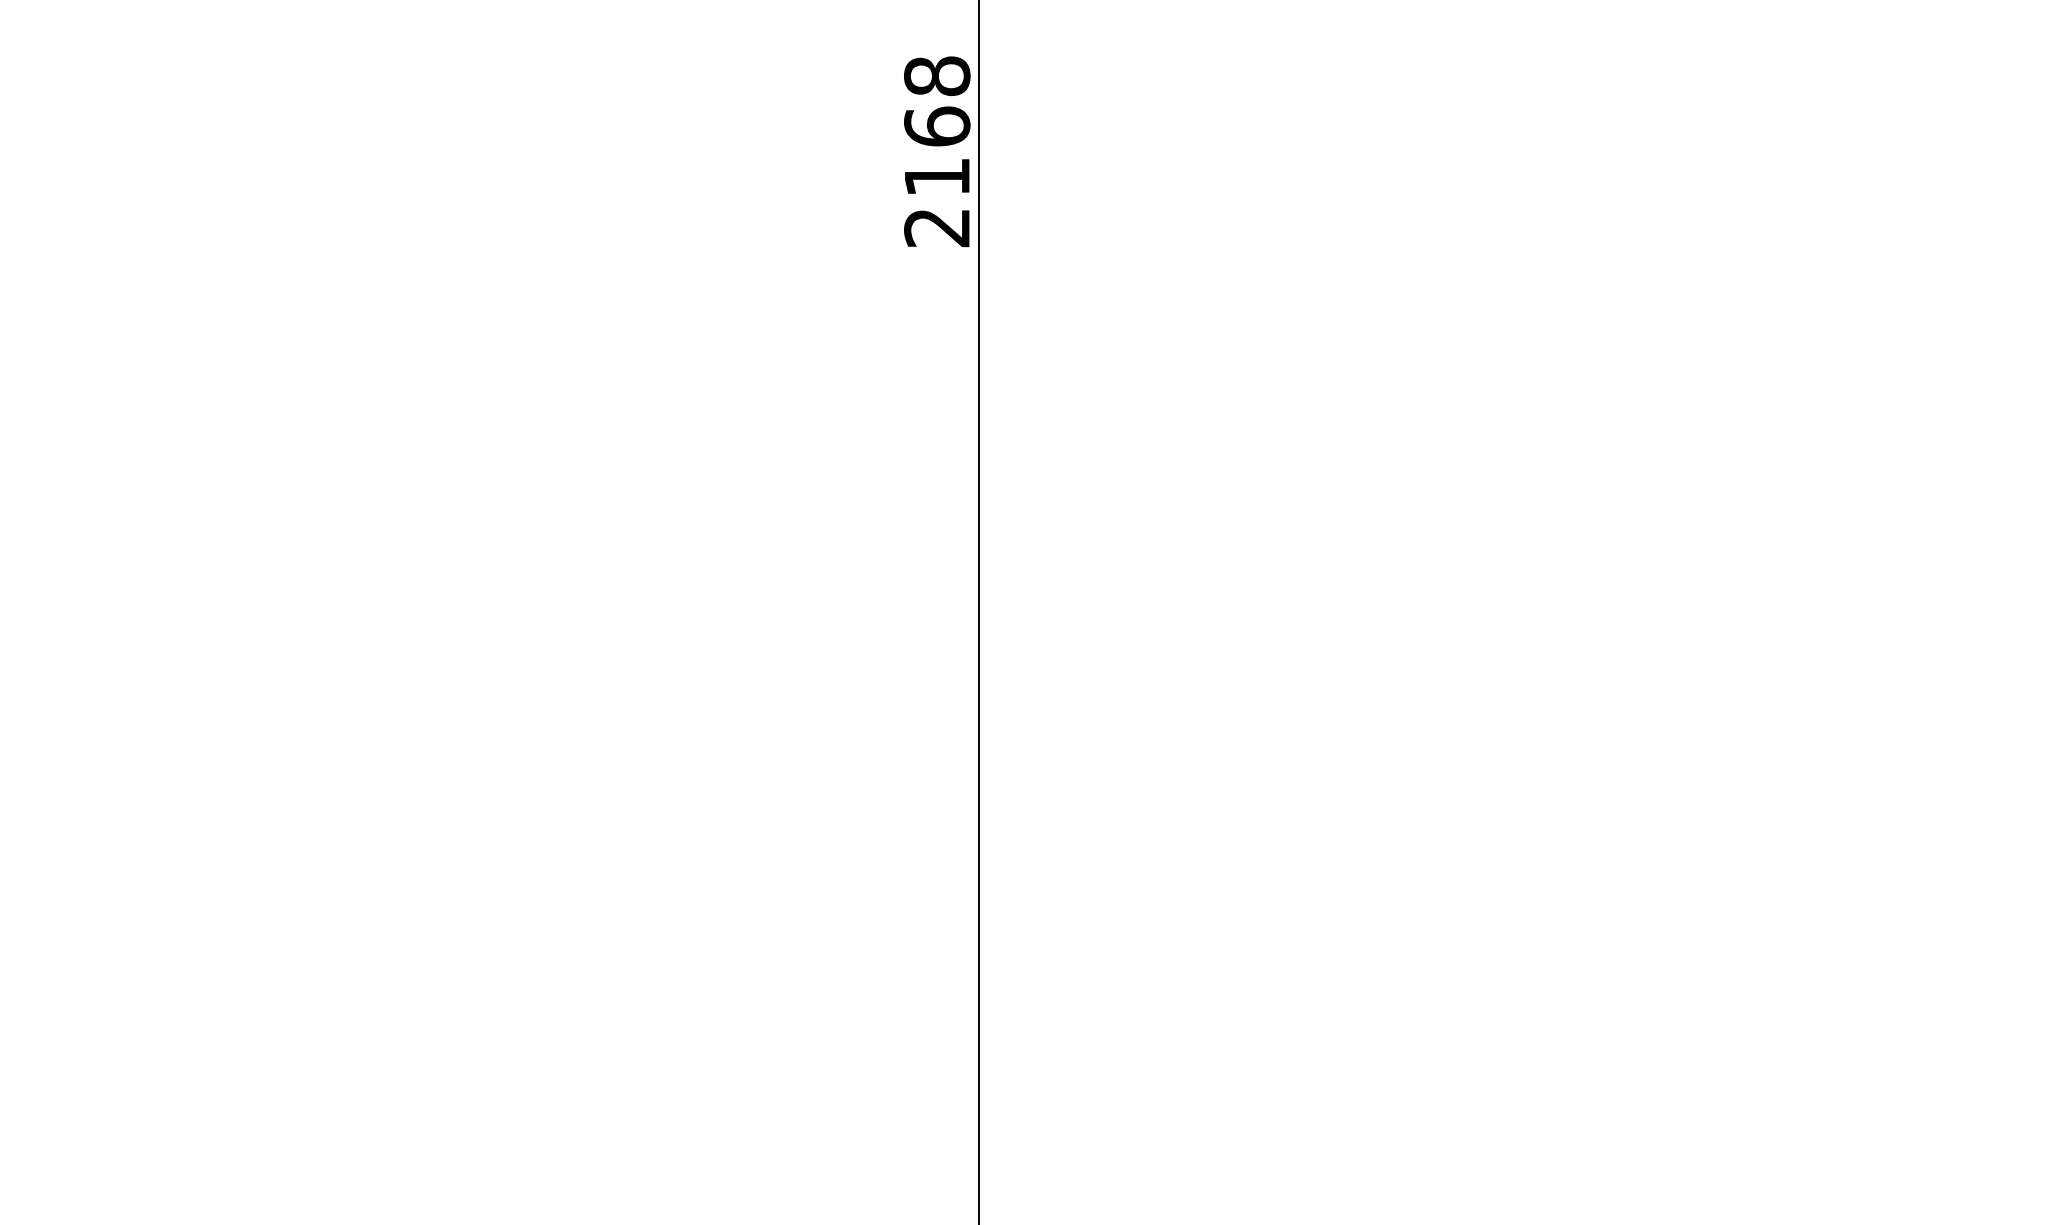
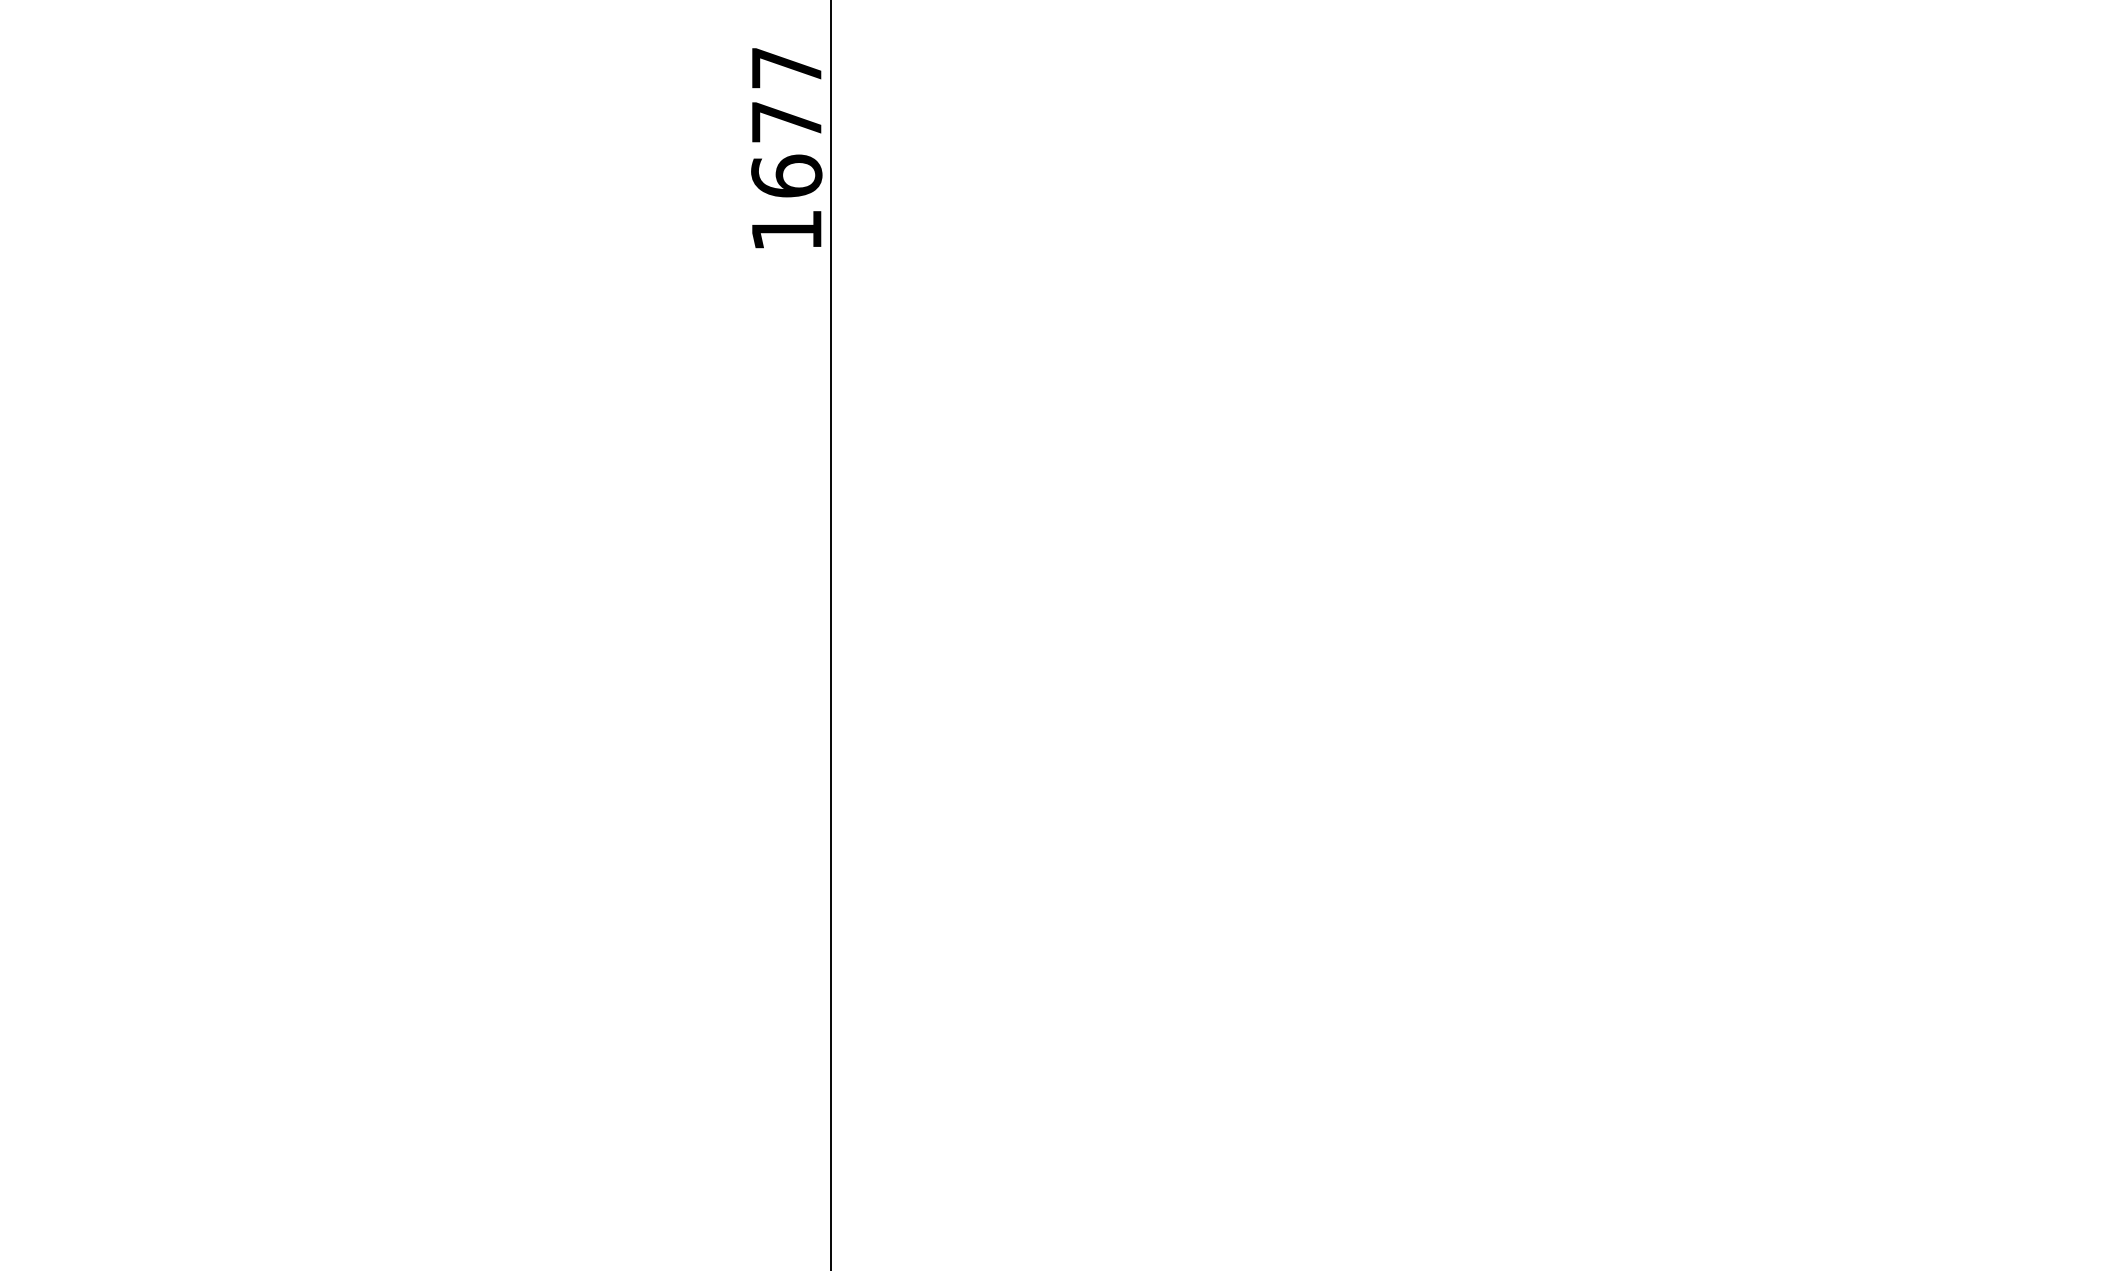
text: (937, 151) -> (787, 148), 2168 -> 1677

